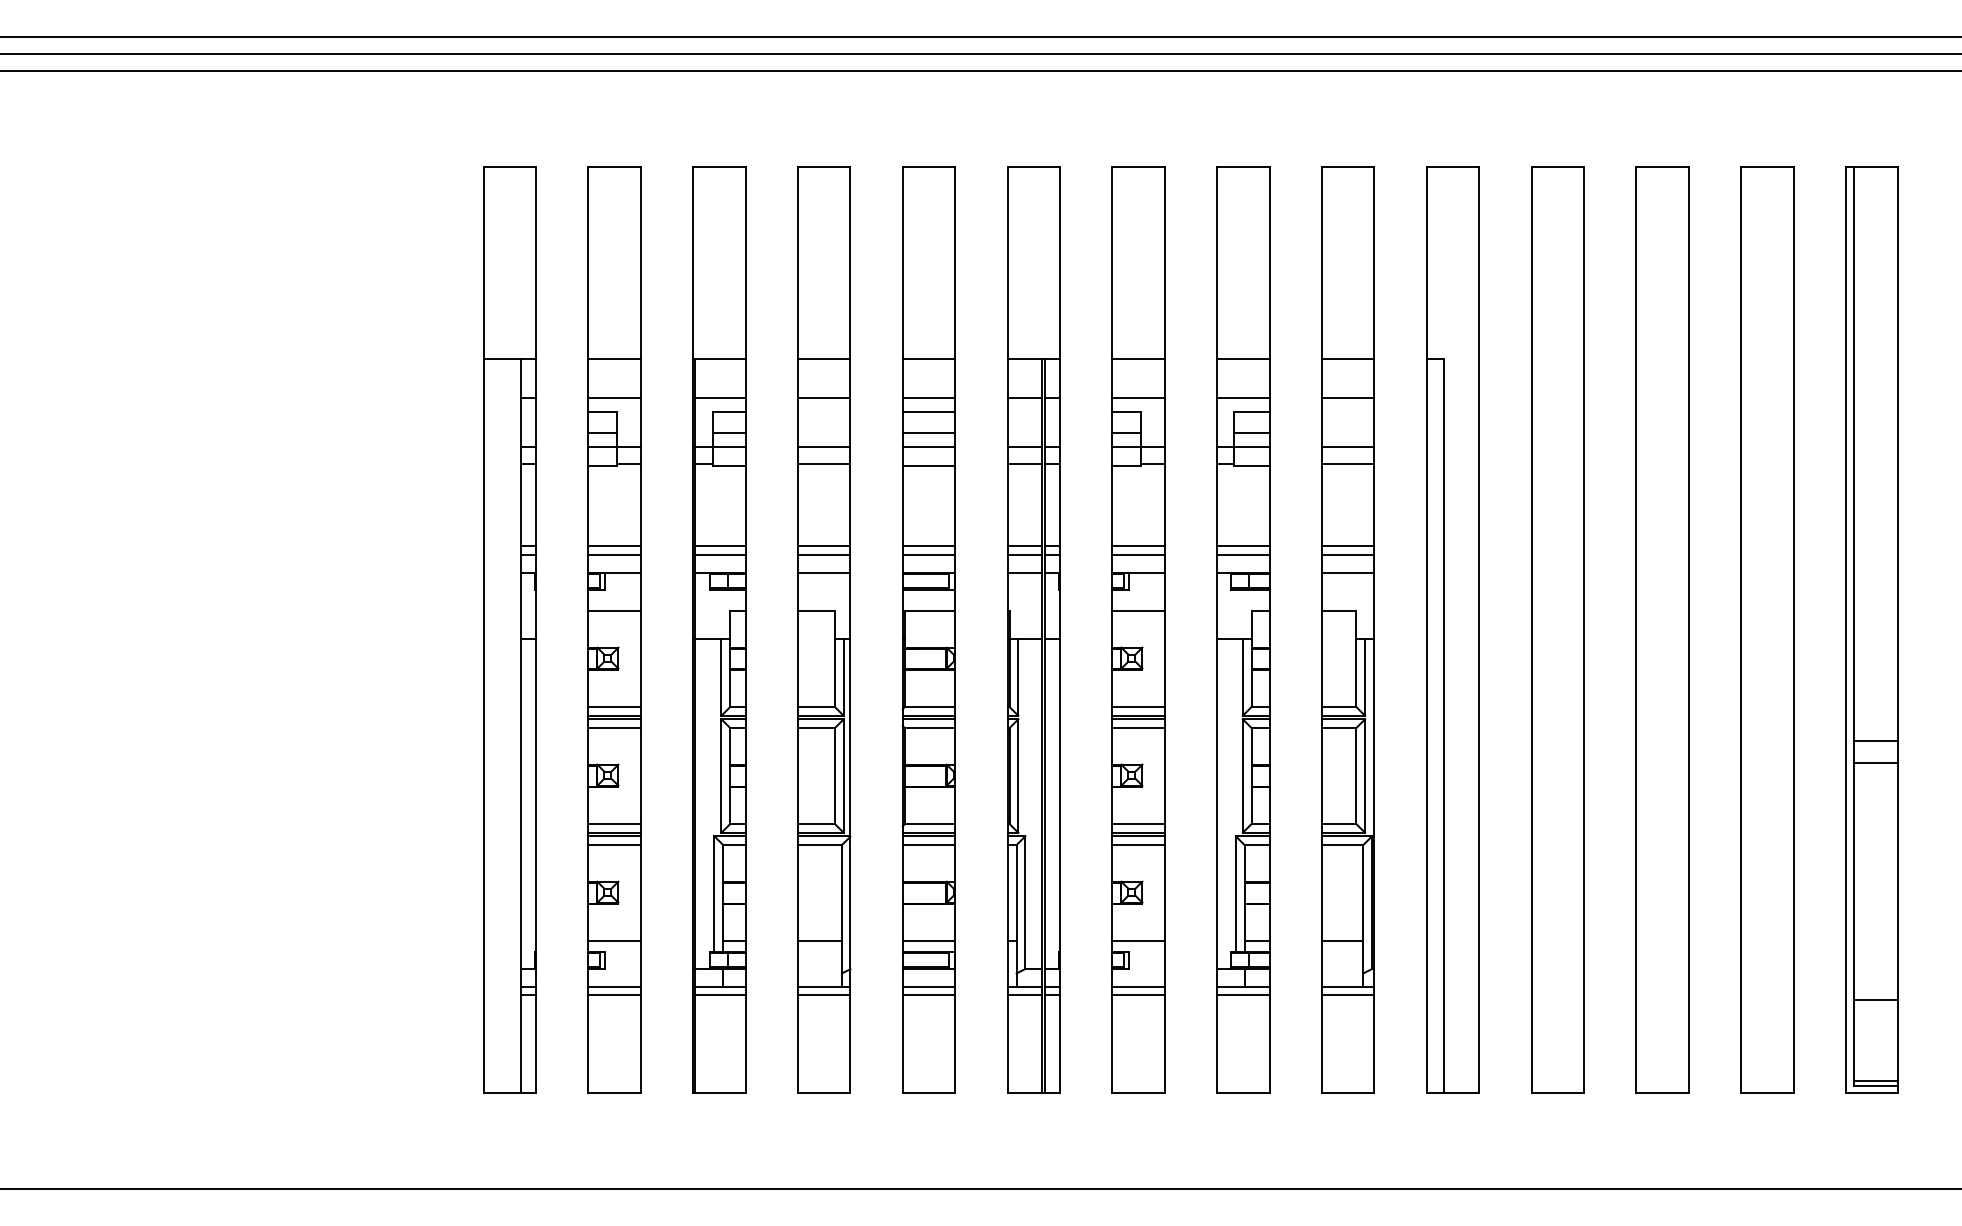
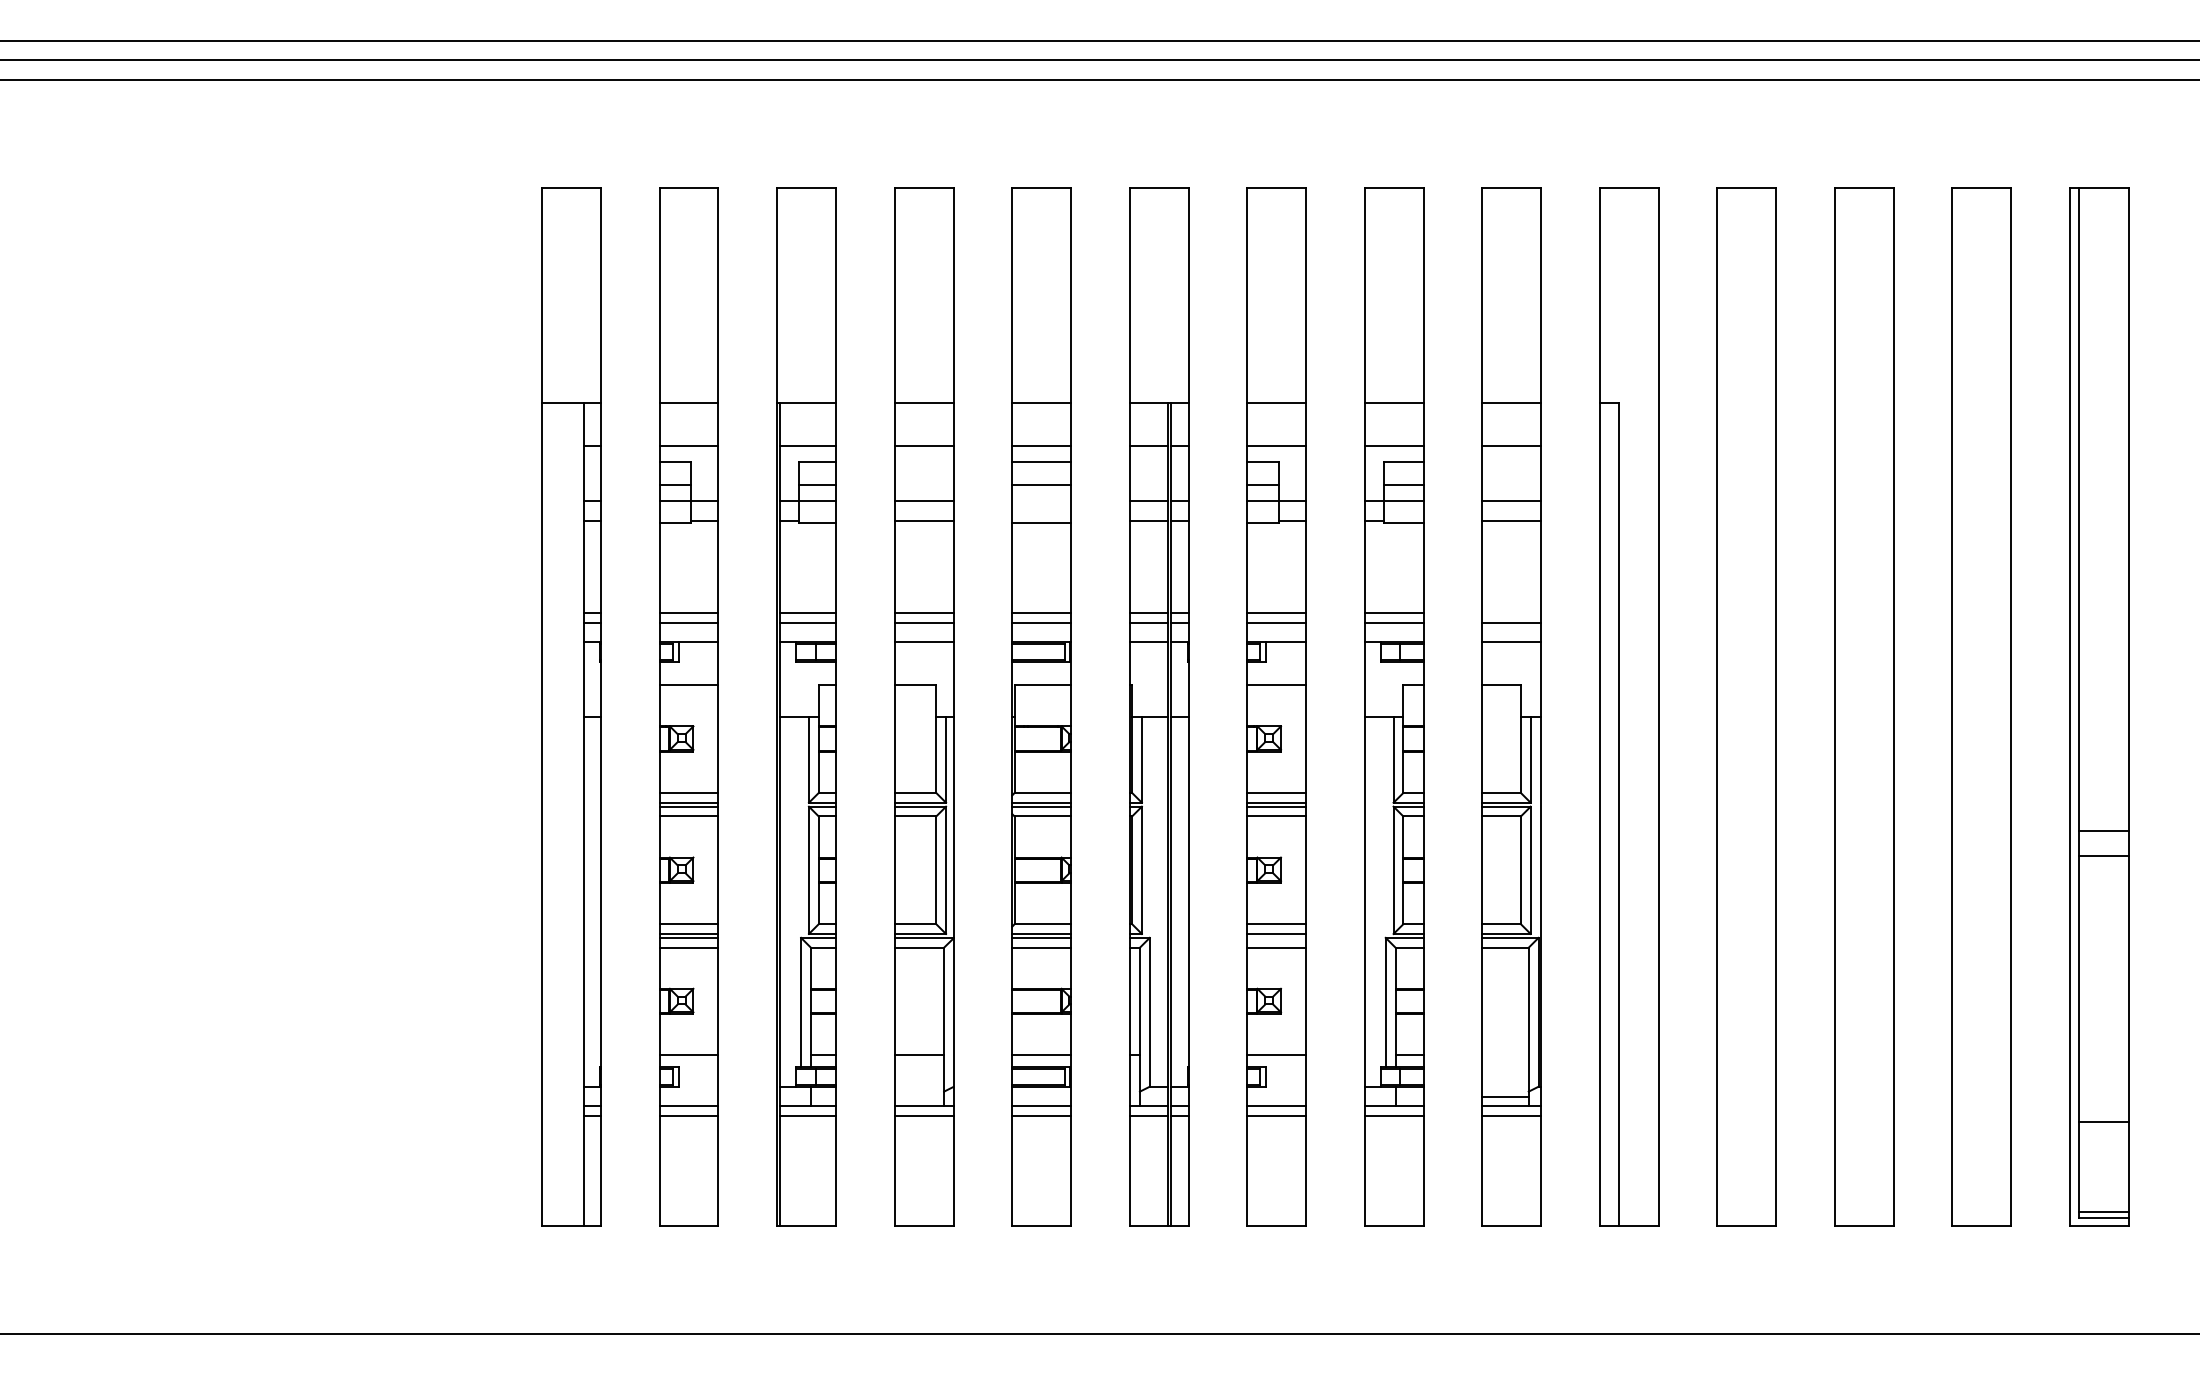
line: (928, 447) -> (1041, 501), removed
line: (1347, 546) -> (1511, 612), removed
line: (1138, 835) -> (1276, 937), removed
line: (1342, 941) -> (1505, 1097), moved

